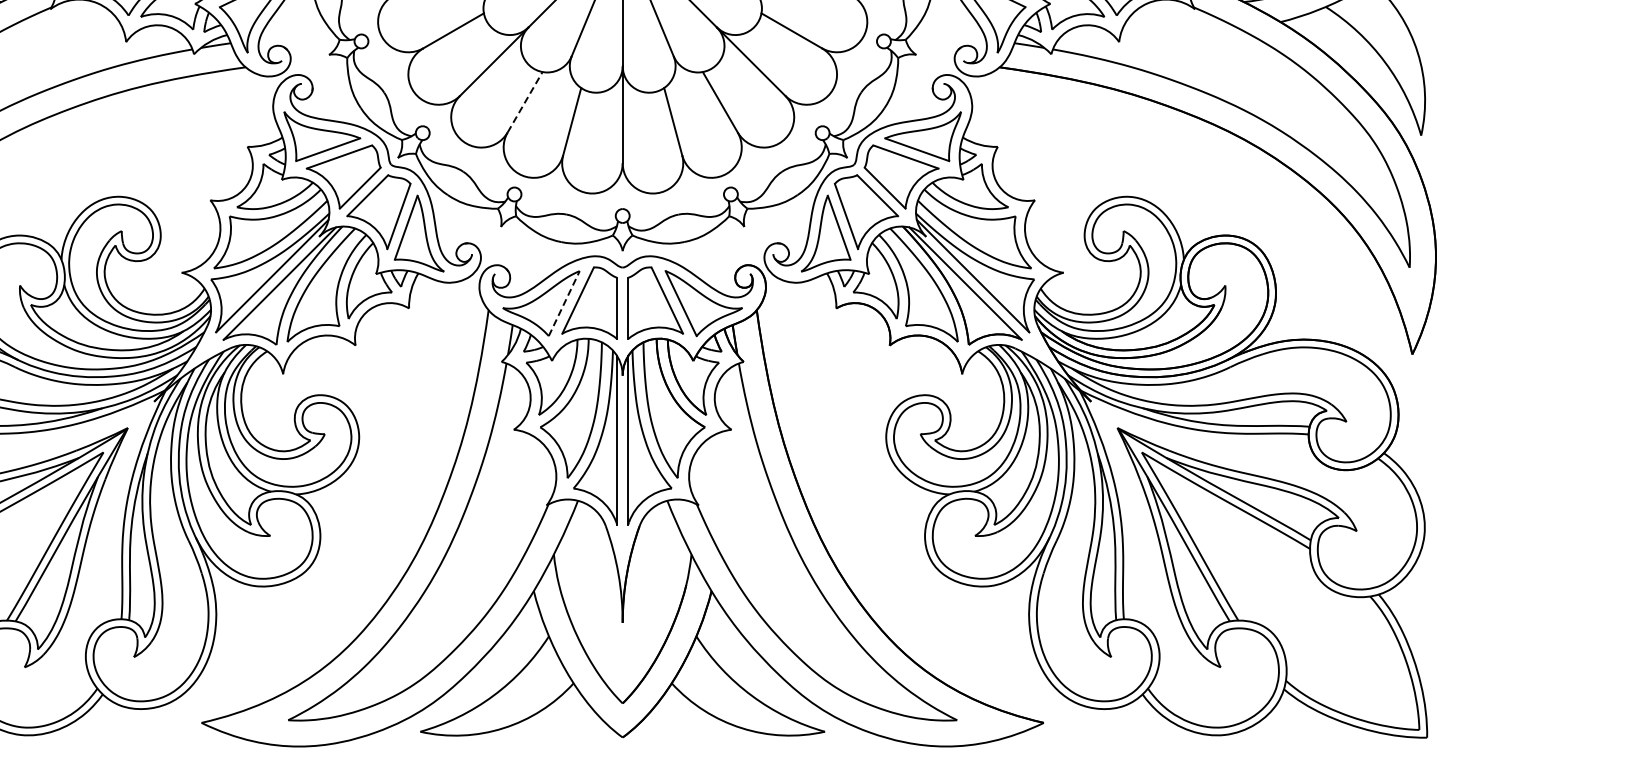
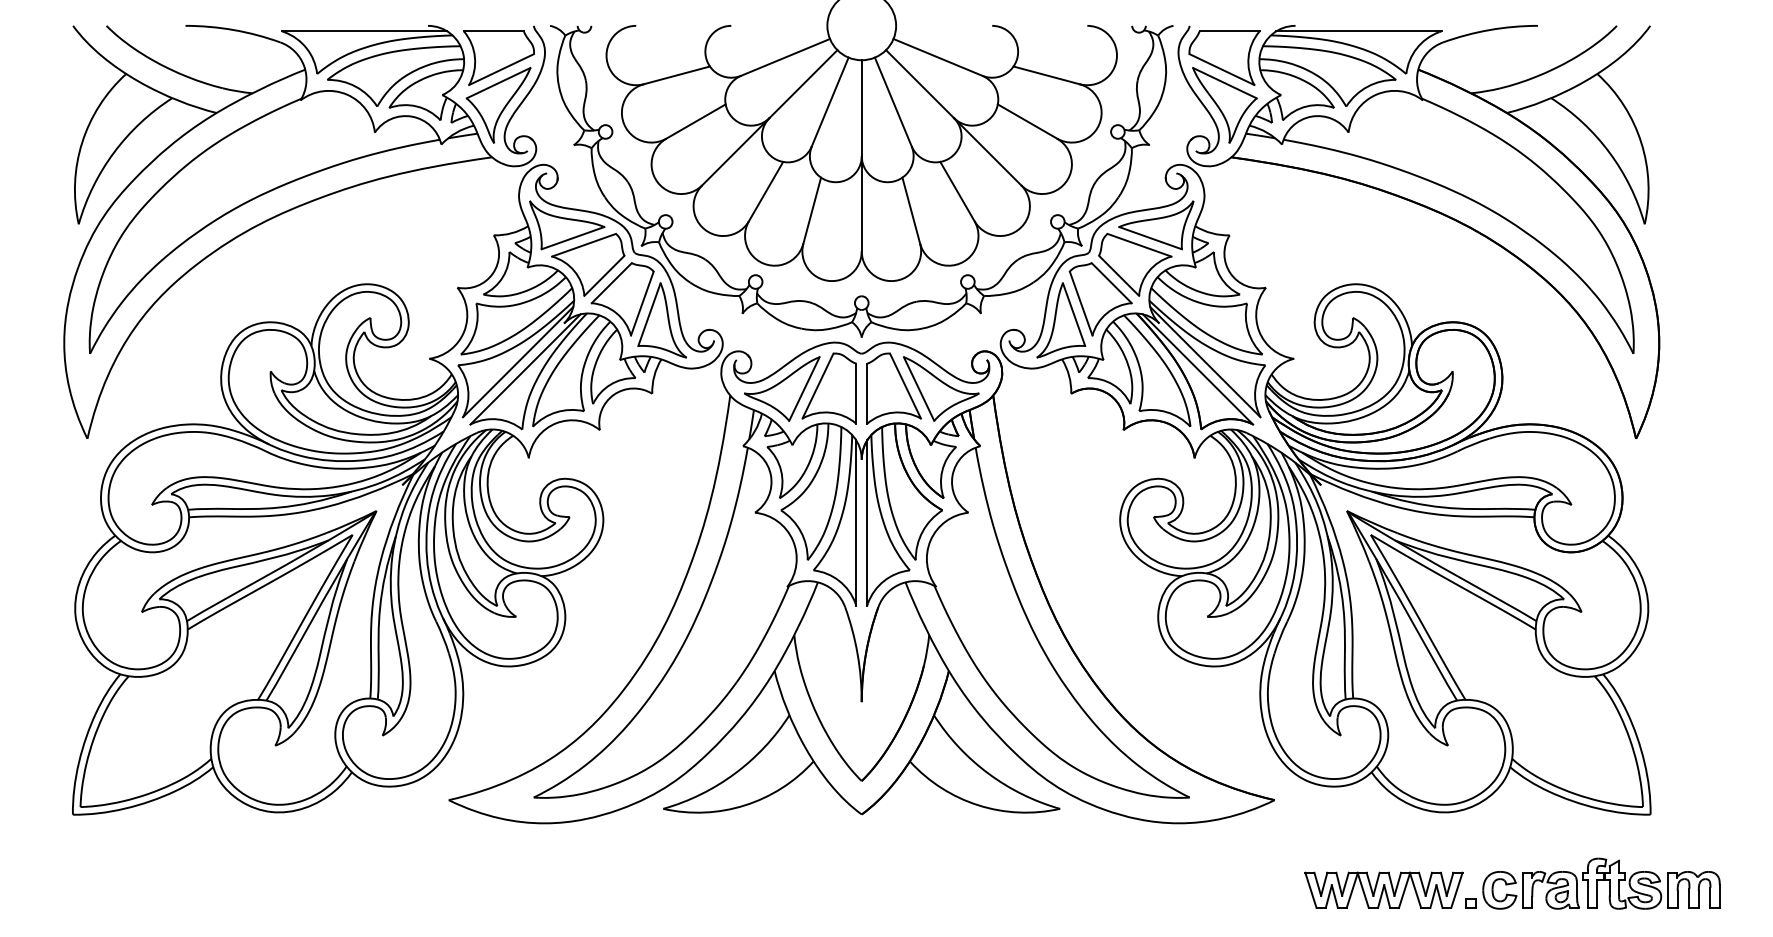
line: (525, 102) -> (766, 191), dashed -> solid
line: (564, 303) -> (804, 388), dashed -> solid

